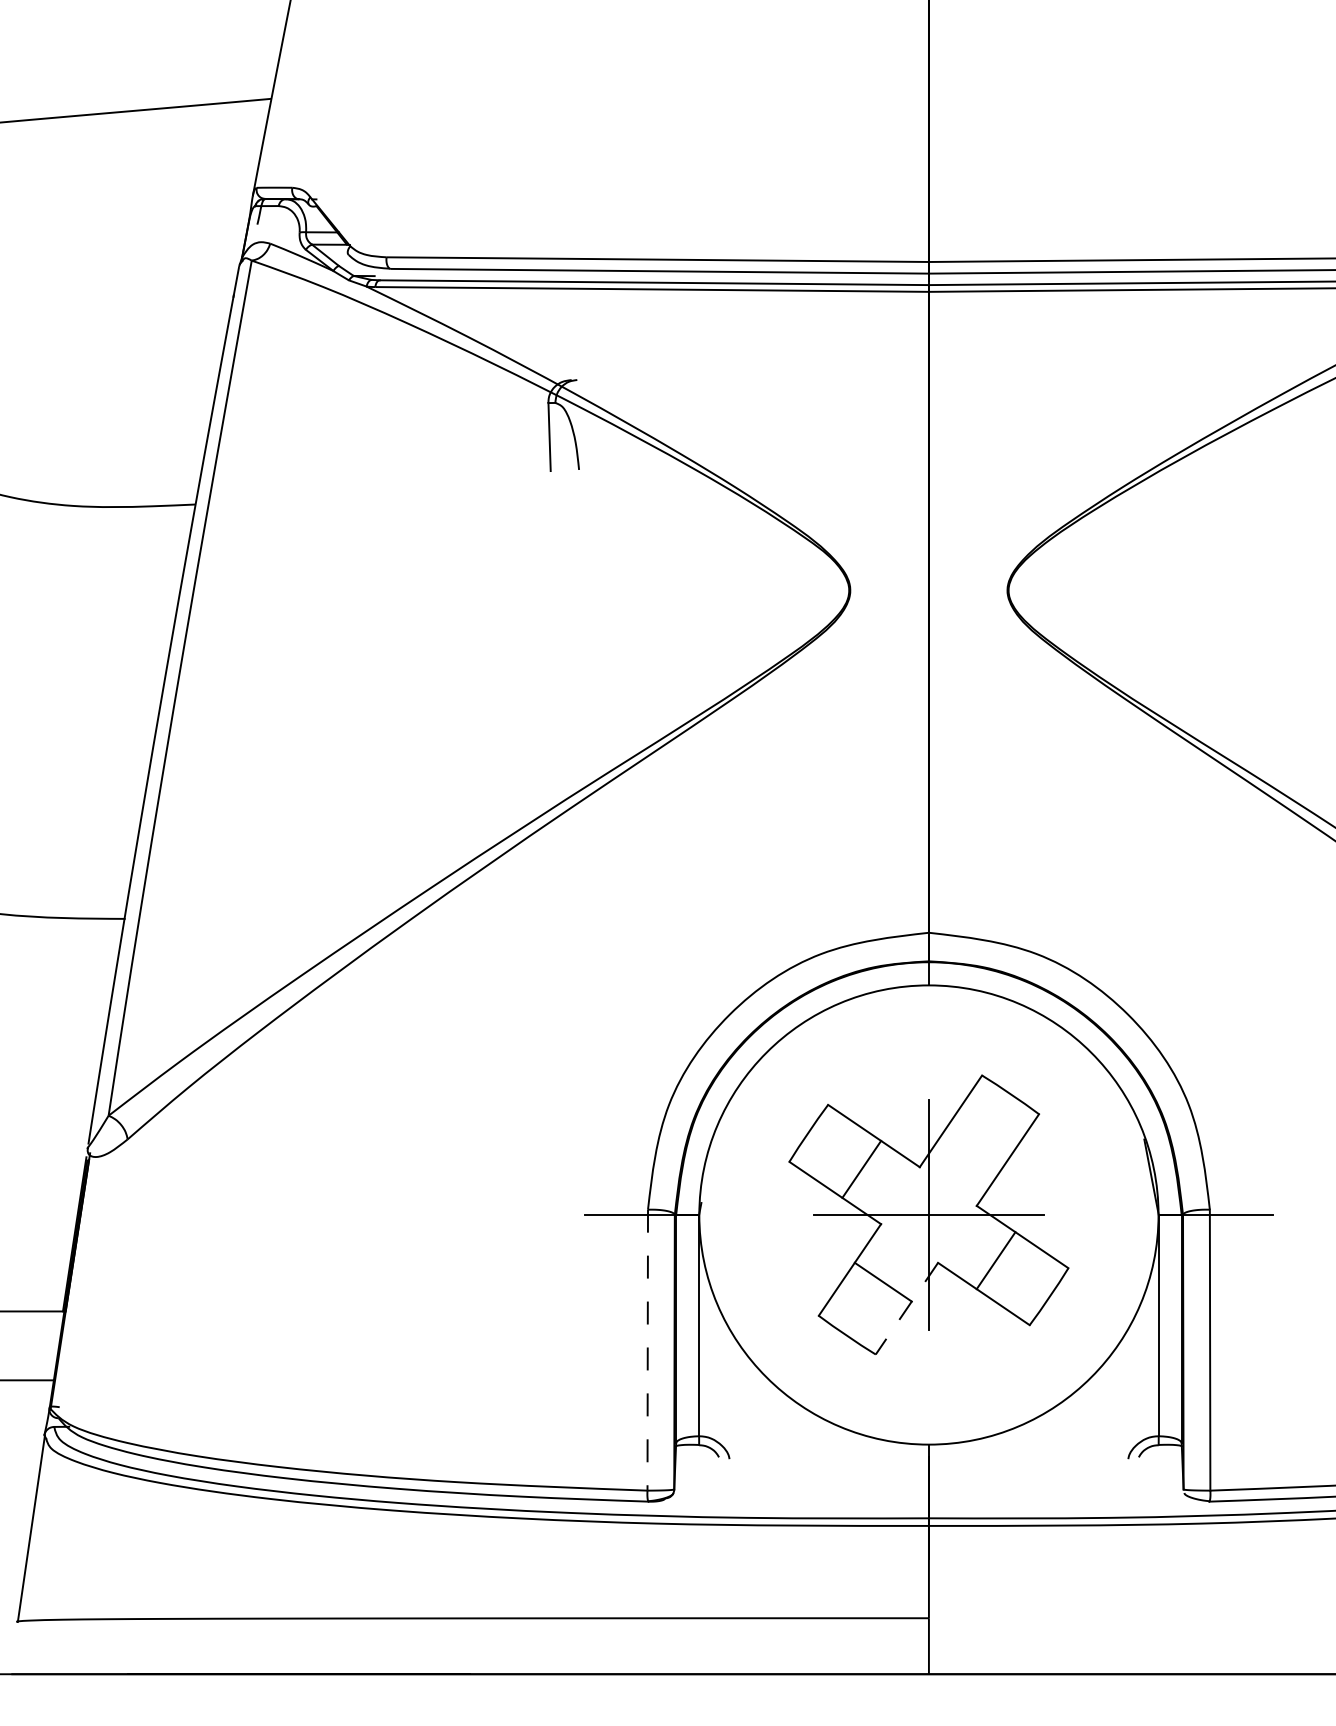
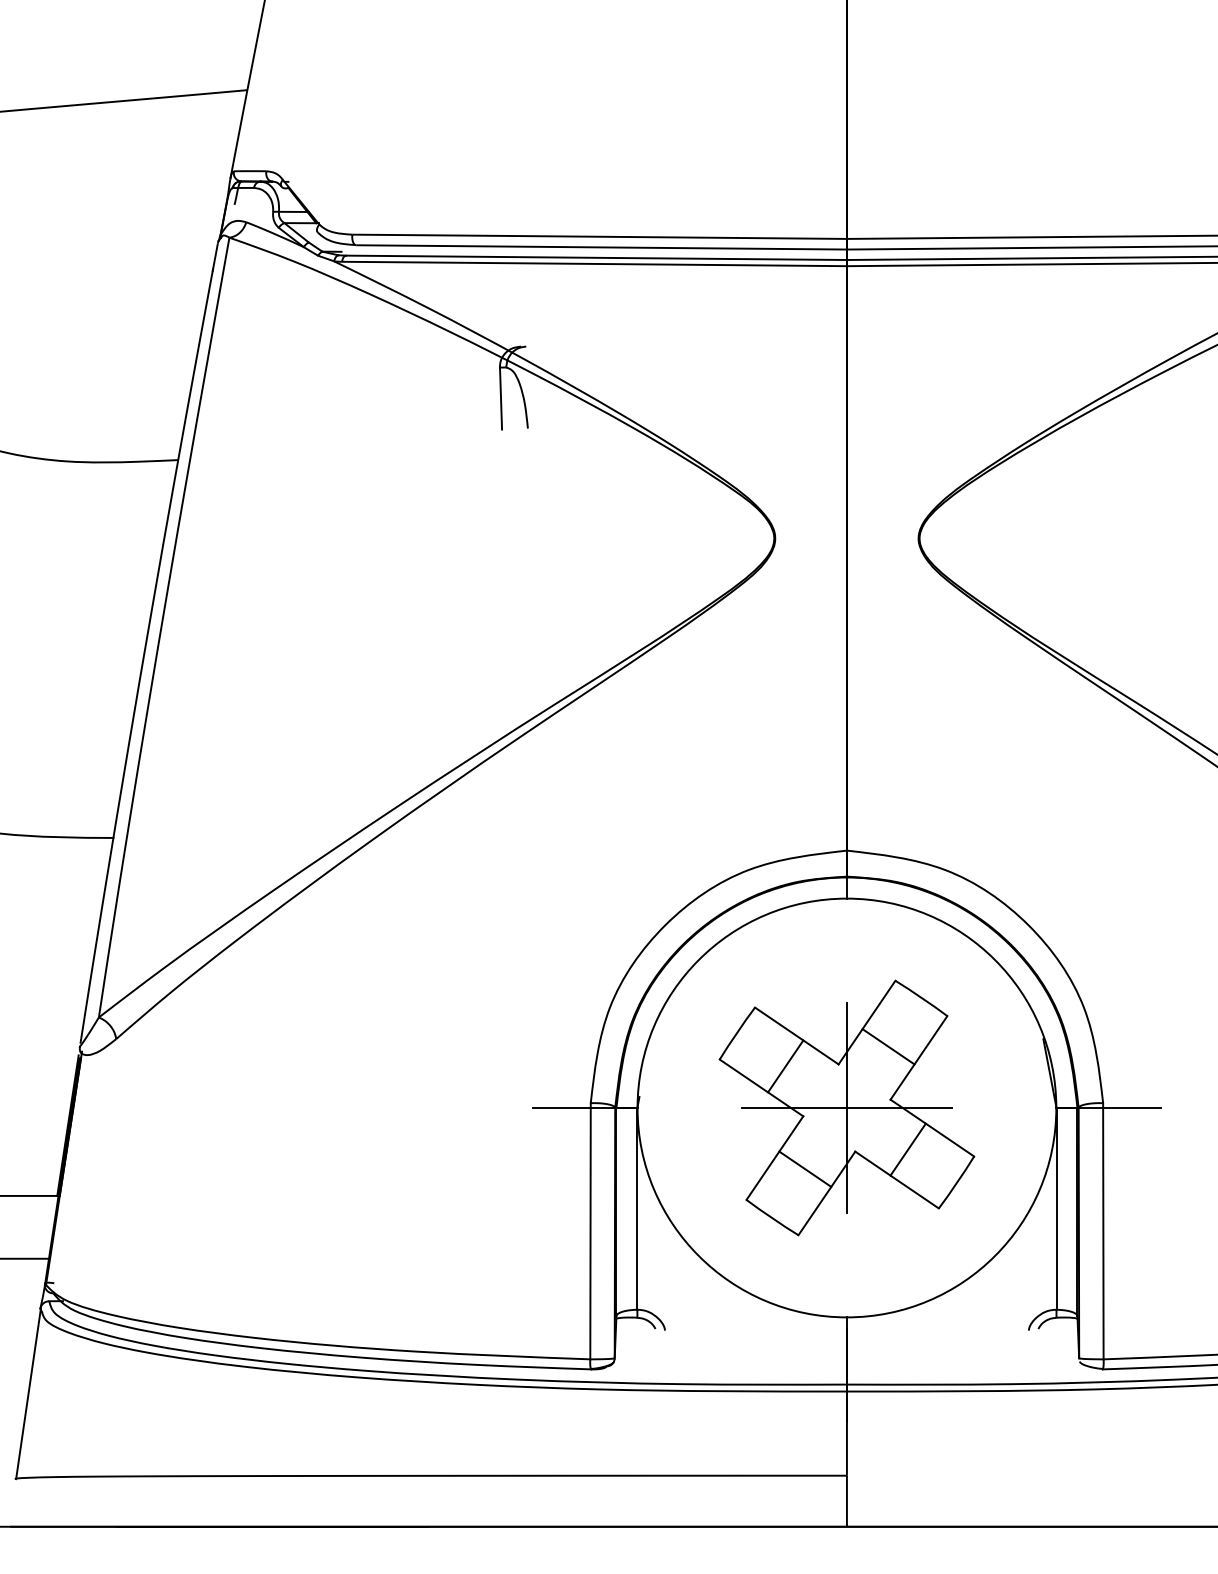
line: (974, 1147) -> (888, 1046), added
line: (906, 1308) -> (826, 1193), dashed -> solid
line: (647, 1350) -> (590, 1231), dashed -> solid

